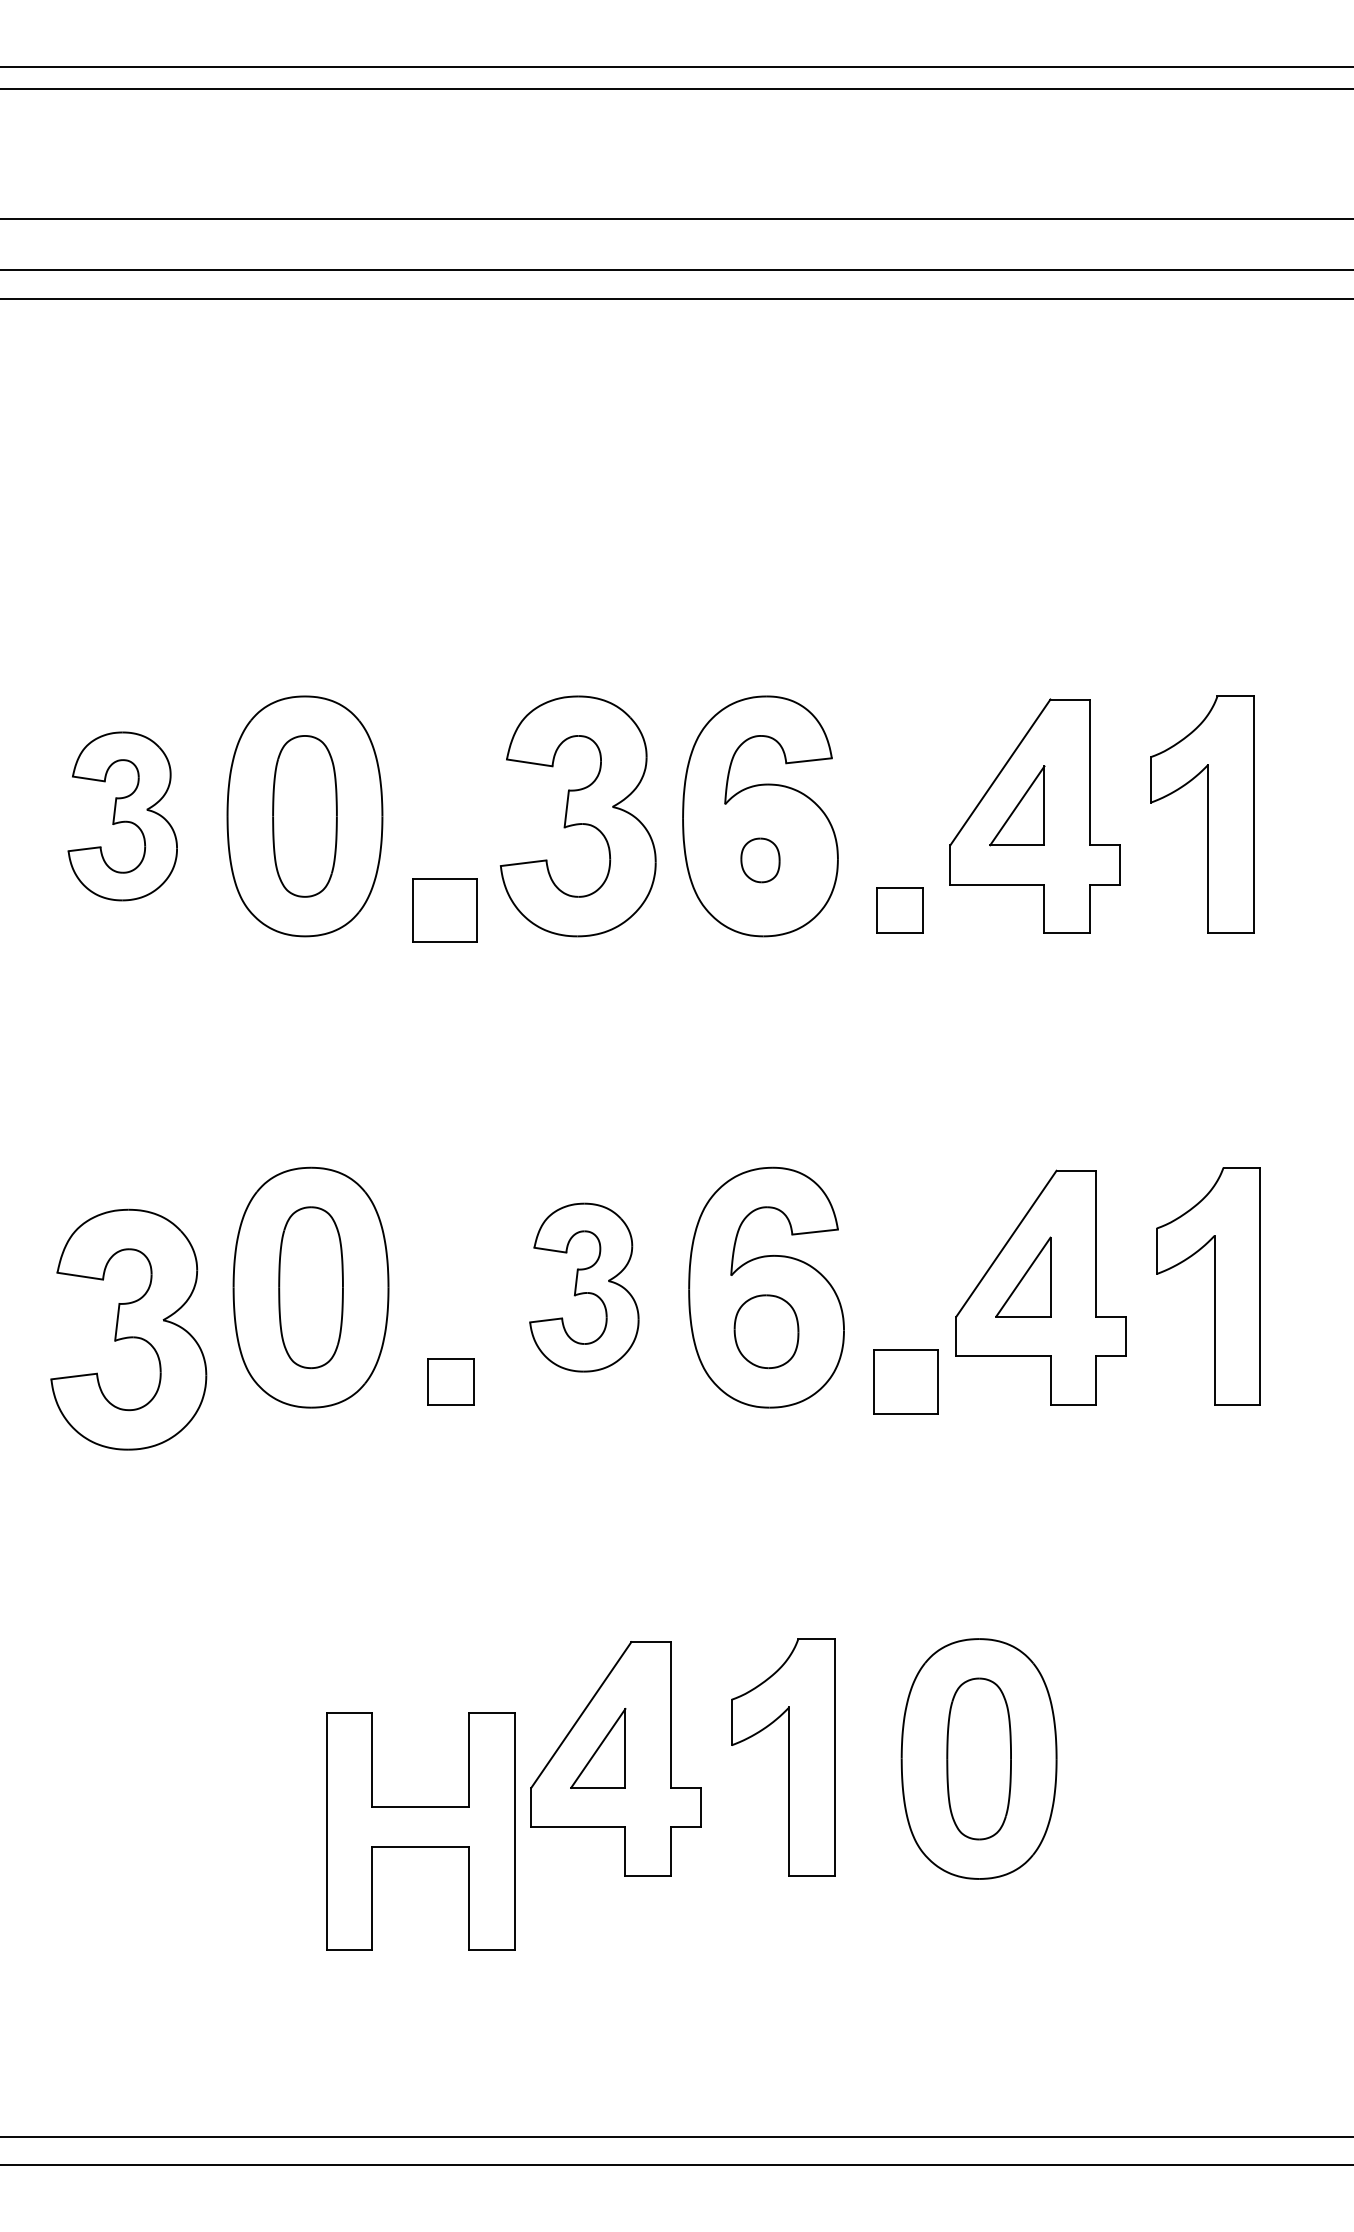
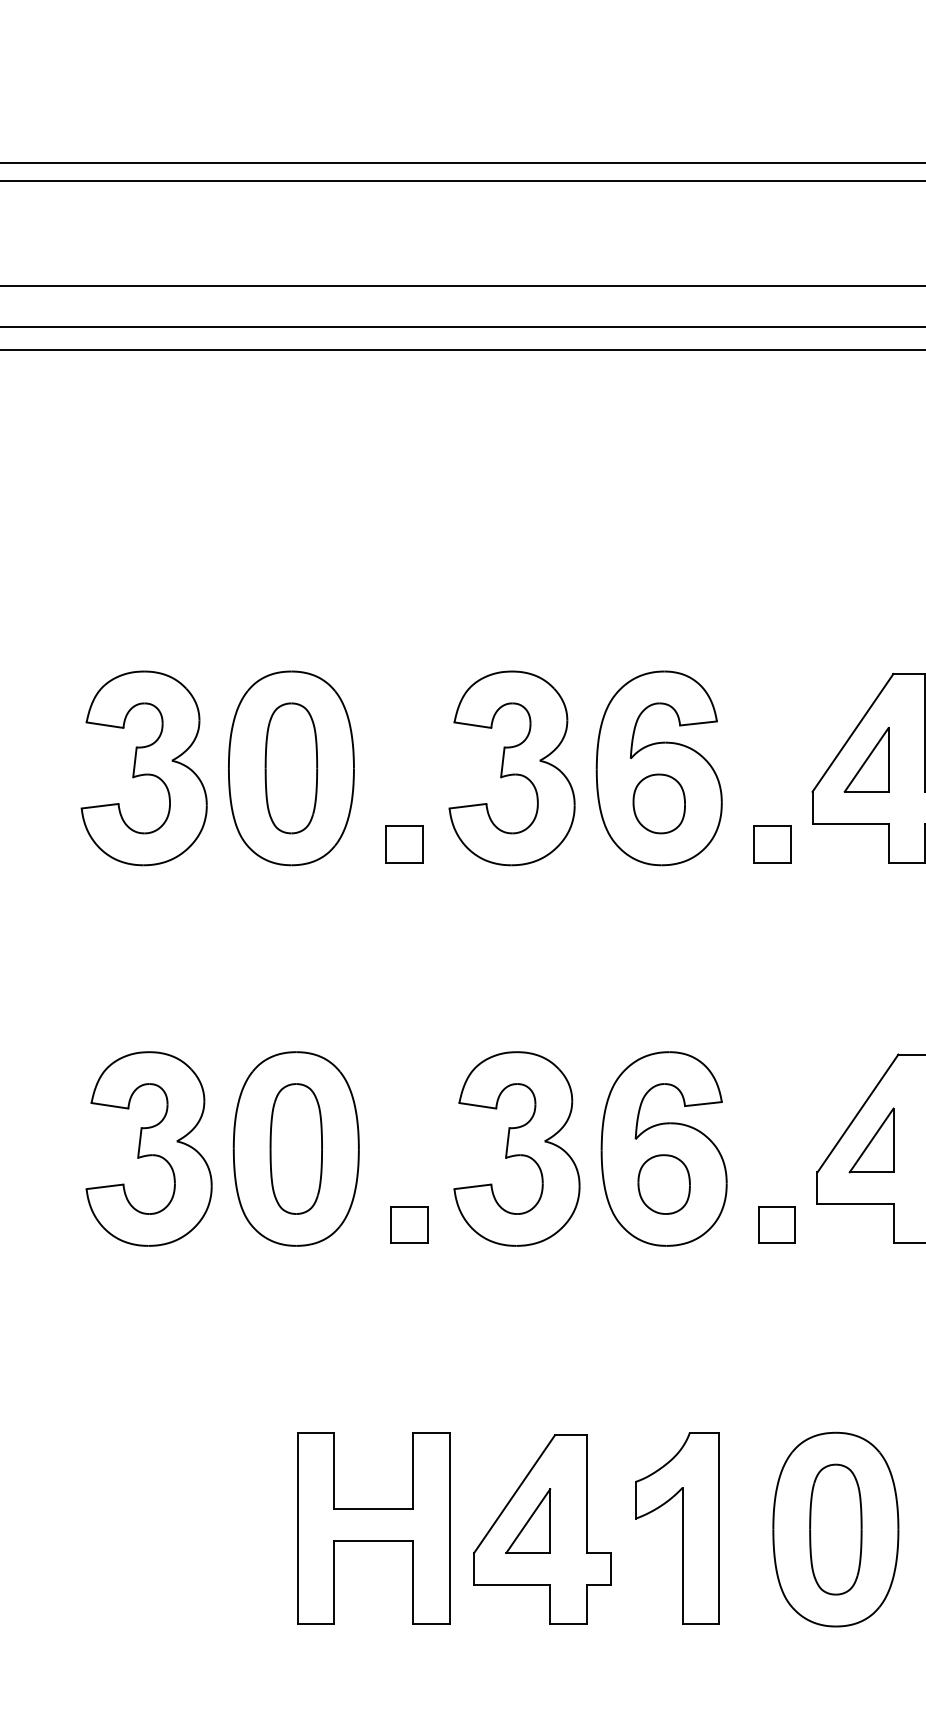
part: (122, 816) -> (144, 768), size x1.43
part: (760, 860) -> (659, 804), size x1.67
part: (444, 910) -> (404, 844), size x0.71
part: (584, 1287) -> (517, 1148), size x1.43
part: (128, 1329) -> (148, 1148), moved
part: (906, 1381) -> (777, 1224), size x0.71
part: (420, 1831) -> (373, 1528), moved

